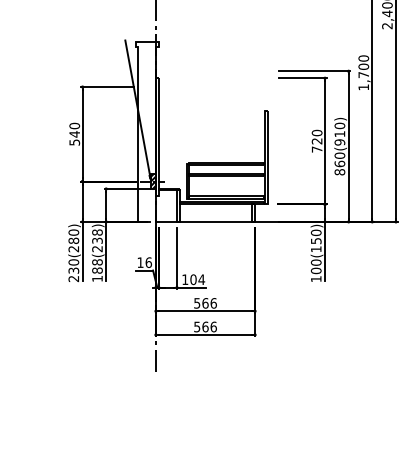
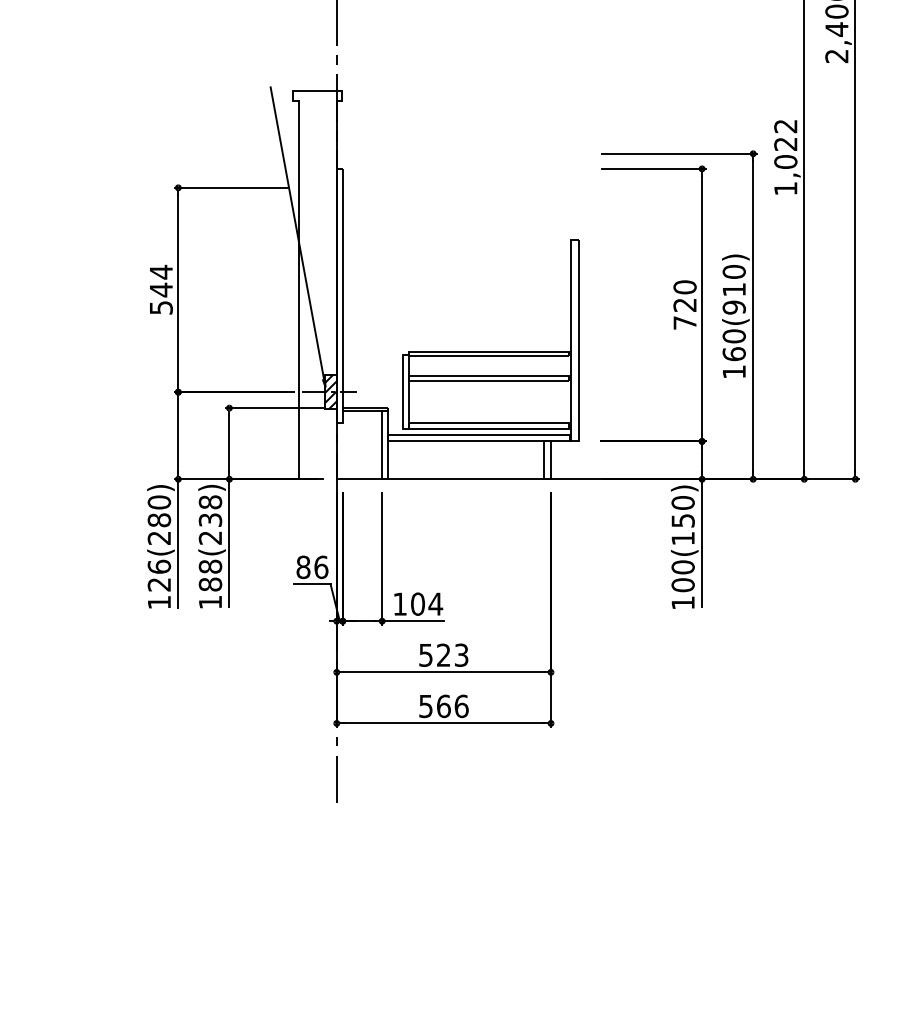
text: (363, 66) -> (785, 143), 1,700 -> 1,022
text: (74, 125) -> (160, 270), 540 -> 544
text: (339, 172) -> (733, 372), 860(910) -> 160(910)
text: (140, 262) -> (303, 566), 16 -> 86
text: (73, 270) -> (158, 584), 230(280) -> 126(280)
text: (209, 303) -> (452, 655), 566 -> 523

